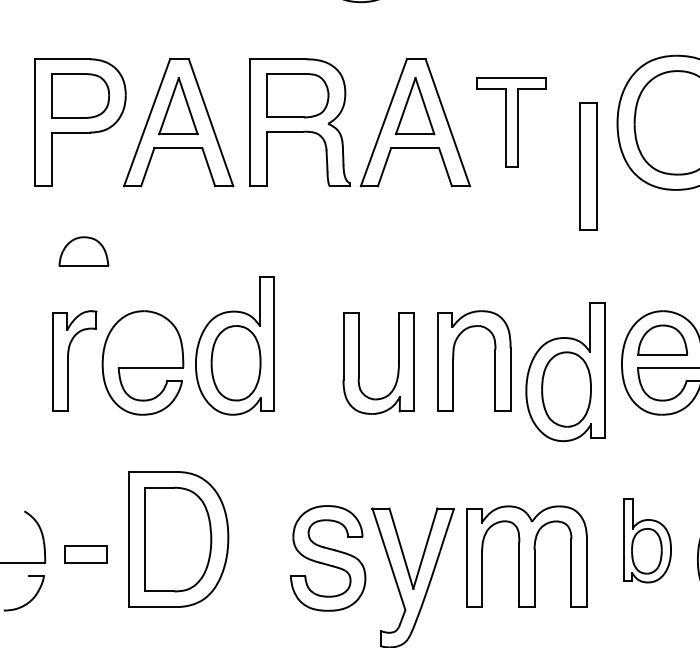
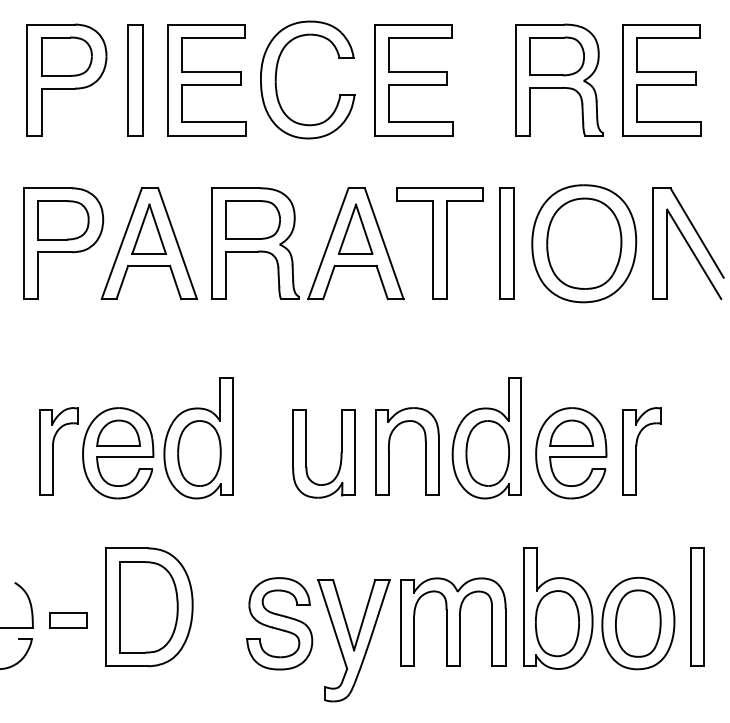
part: (511, 122) -> (439, 243), size x1.43
part: (588, 166) -> (506, 243), moved
part: (83, 250) -> (118, 432), moved
part: (565, 372) -> (486, 438), moved
part: (647, 540) -> (558, 608), size x1.67

